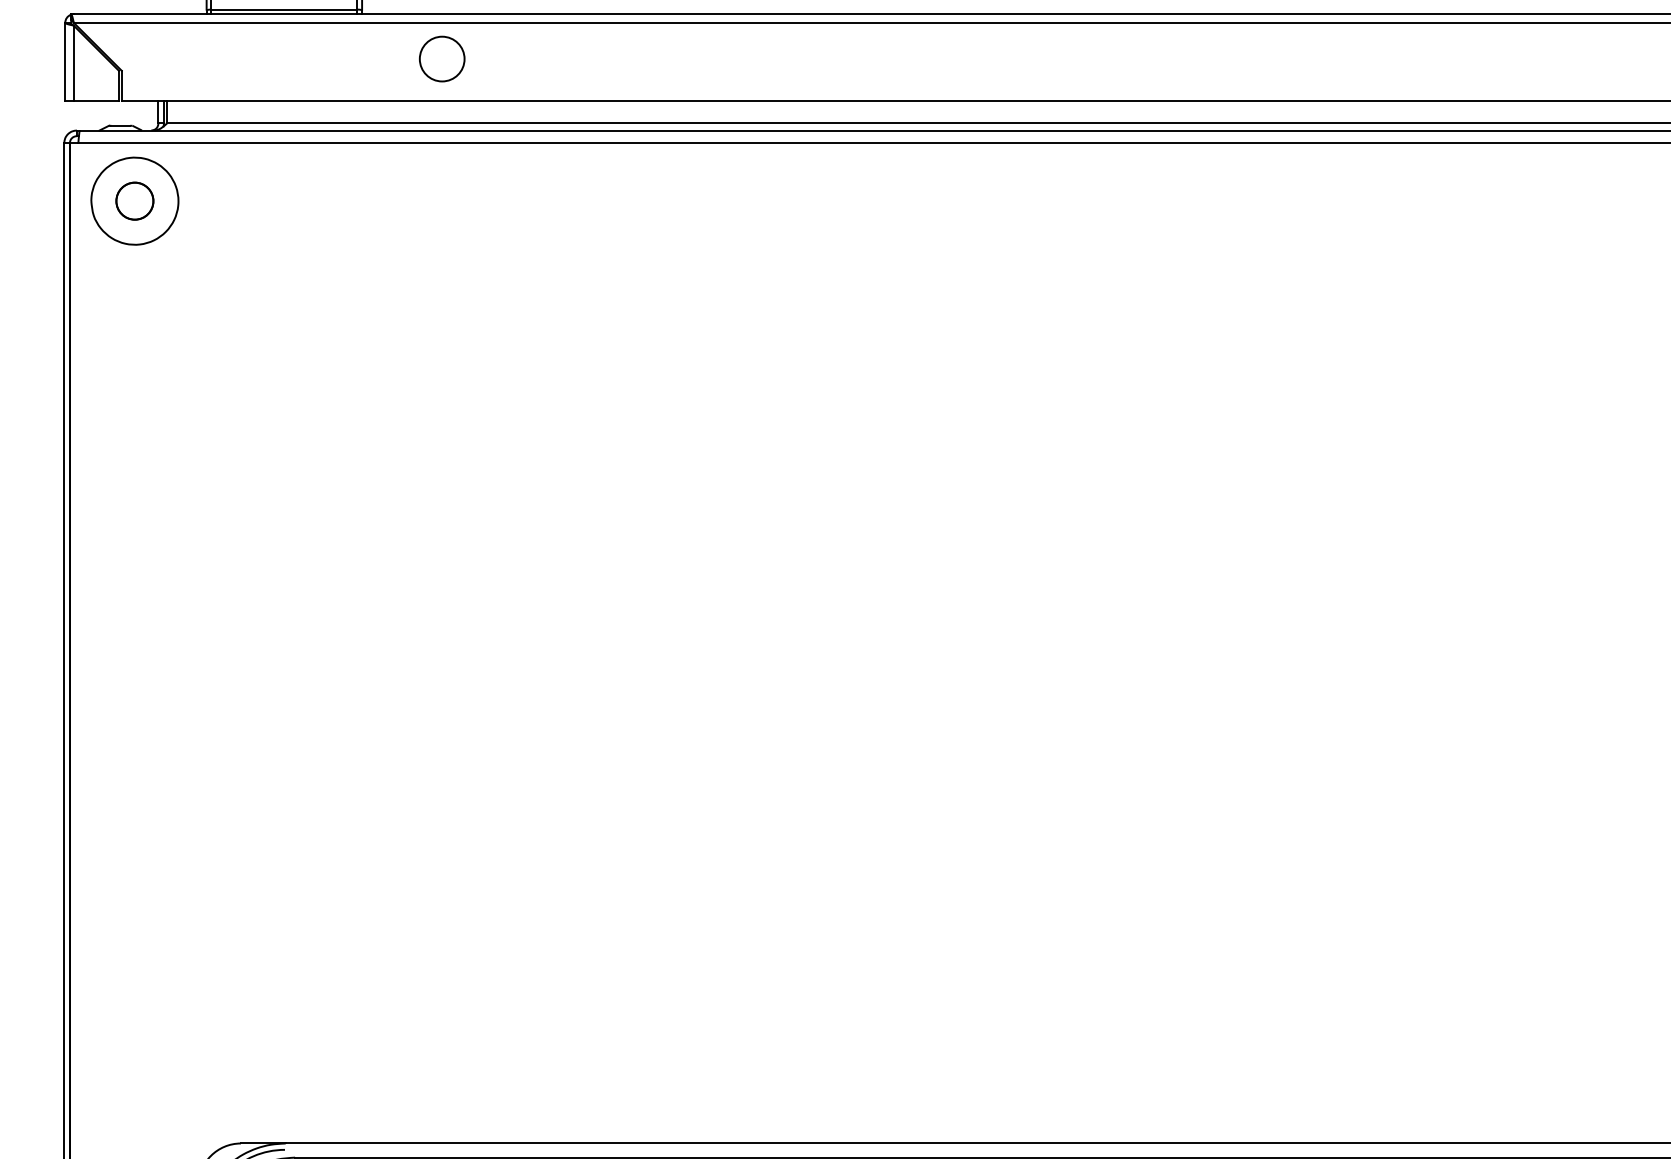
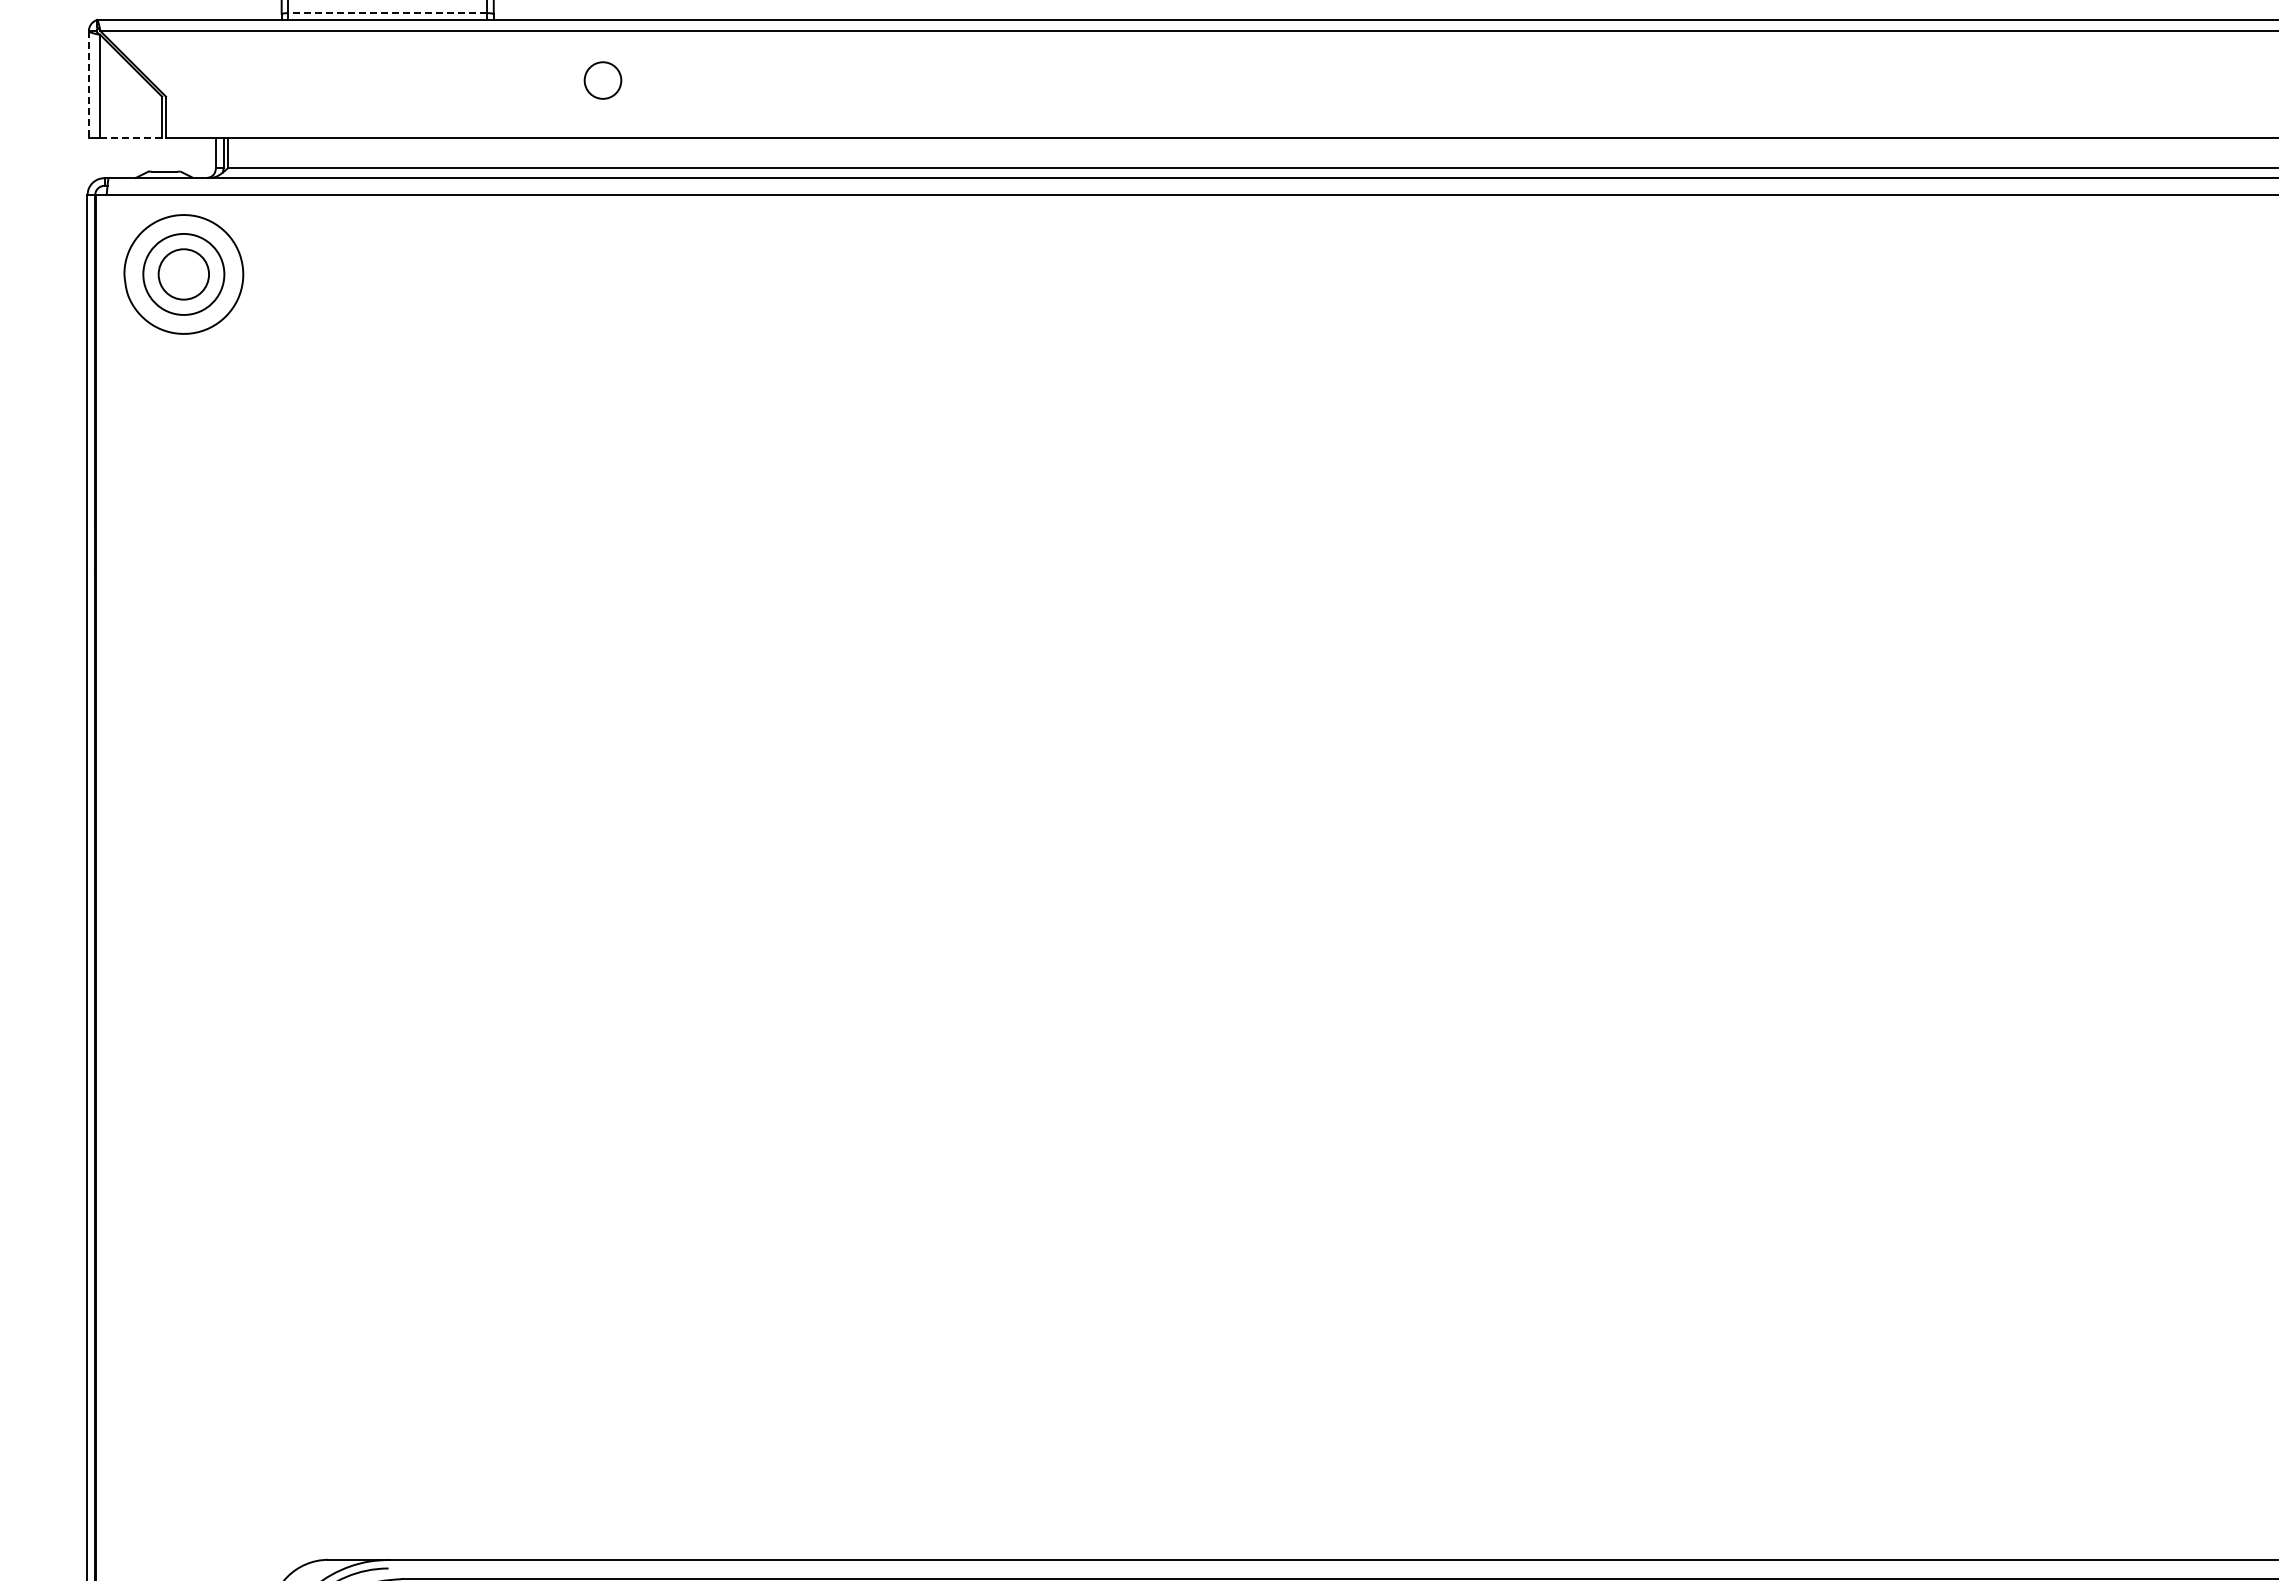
line: (284, 9) -> (387, 13), solid -> dashed
circle: (441, 58) -> (602, 80), size x0.6
line: (65, 61) -> (88, 84), solid -> dashed
line: (96, 101) -> (131, 138), solid -> dashed
circle: (134, 201) -> (183, 274), size x1.6

